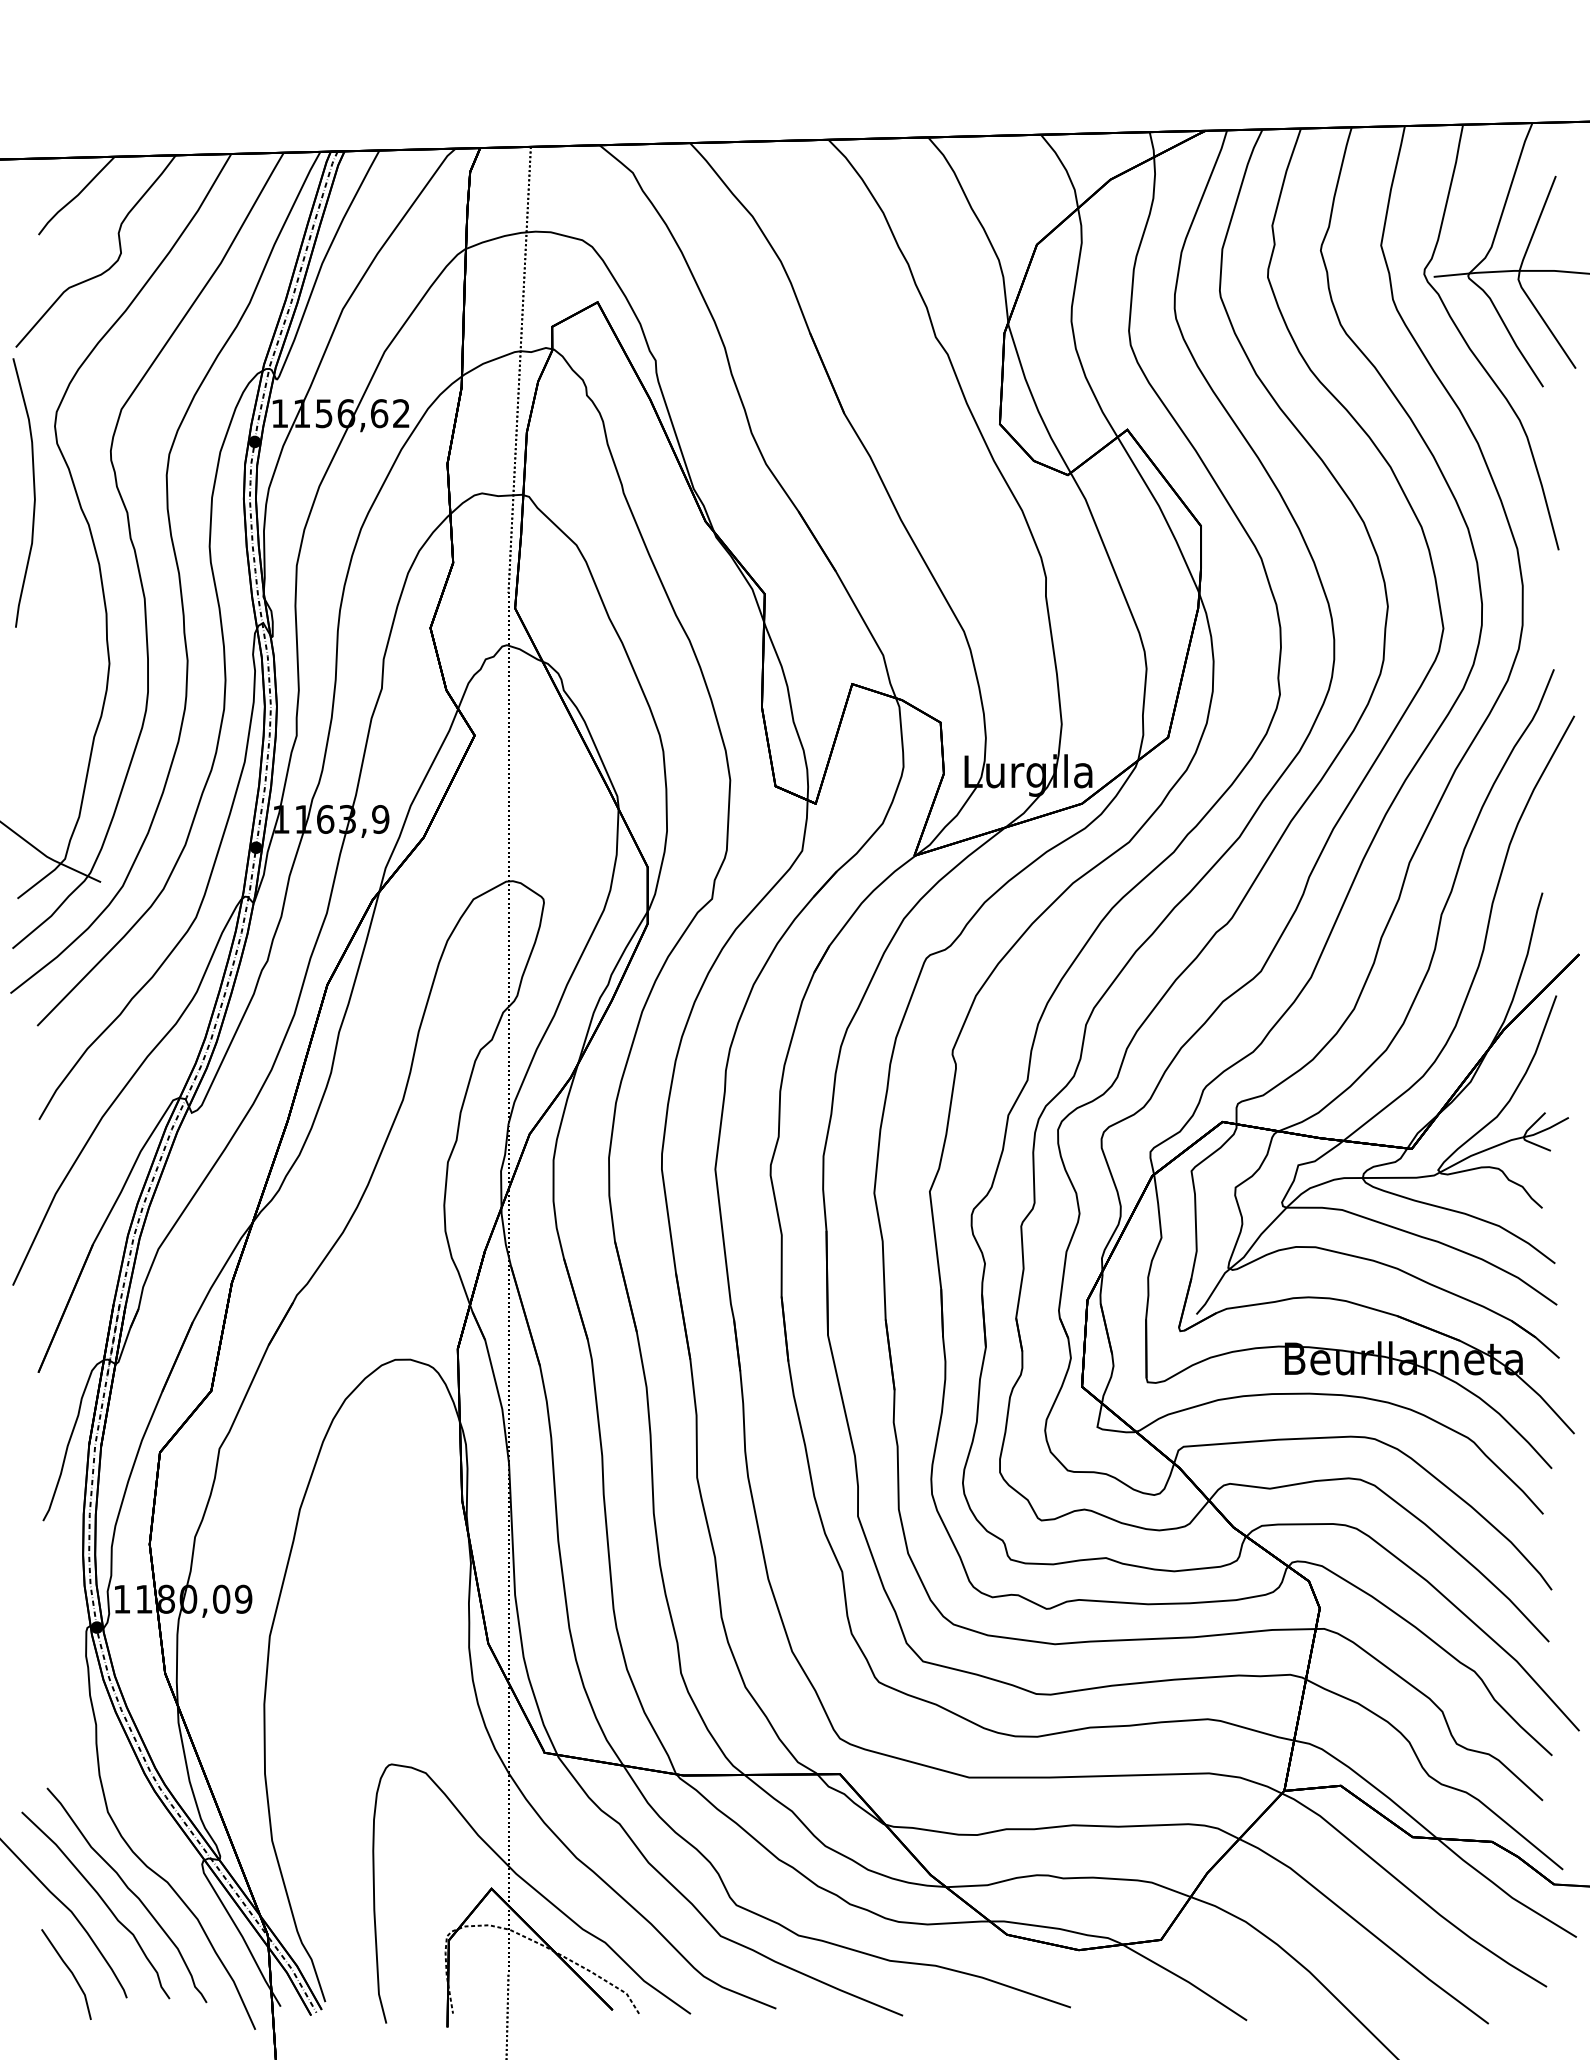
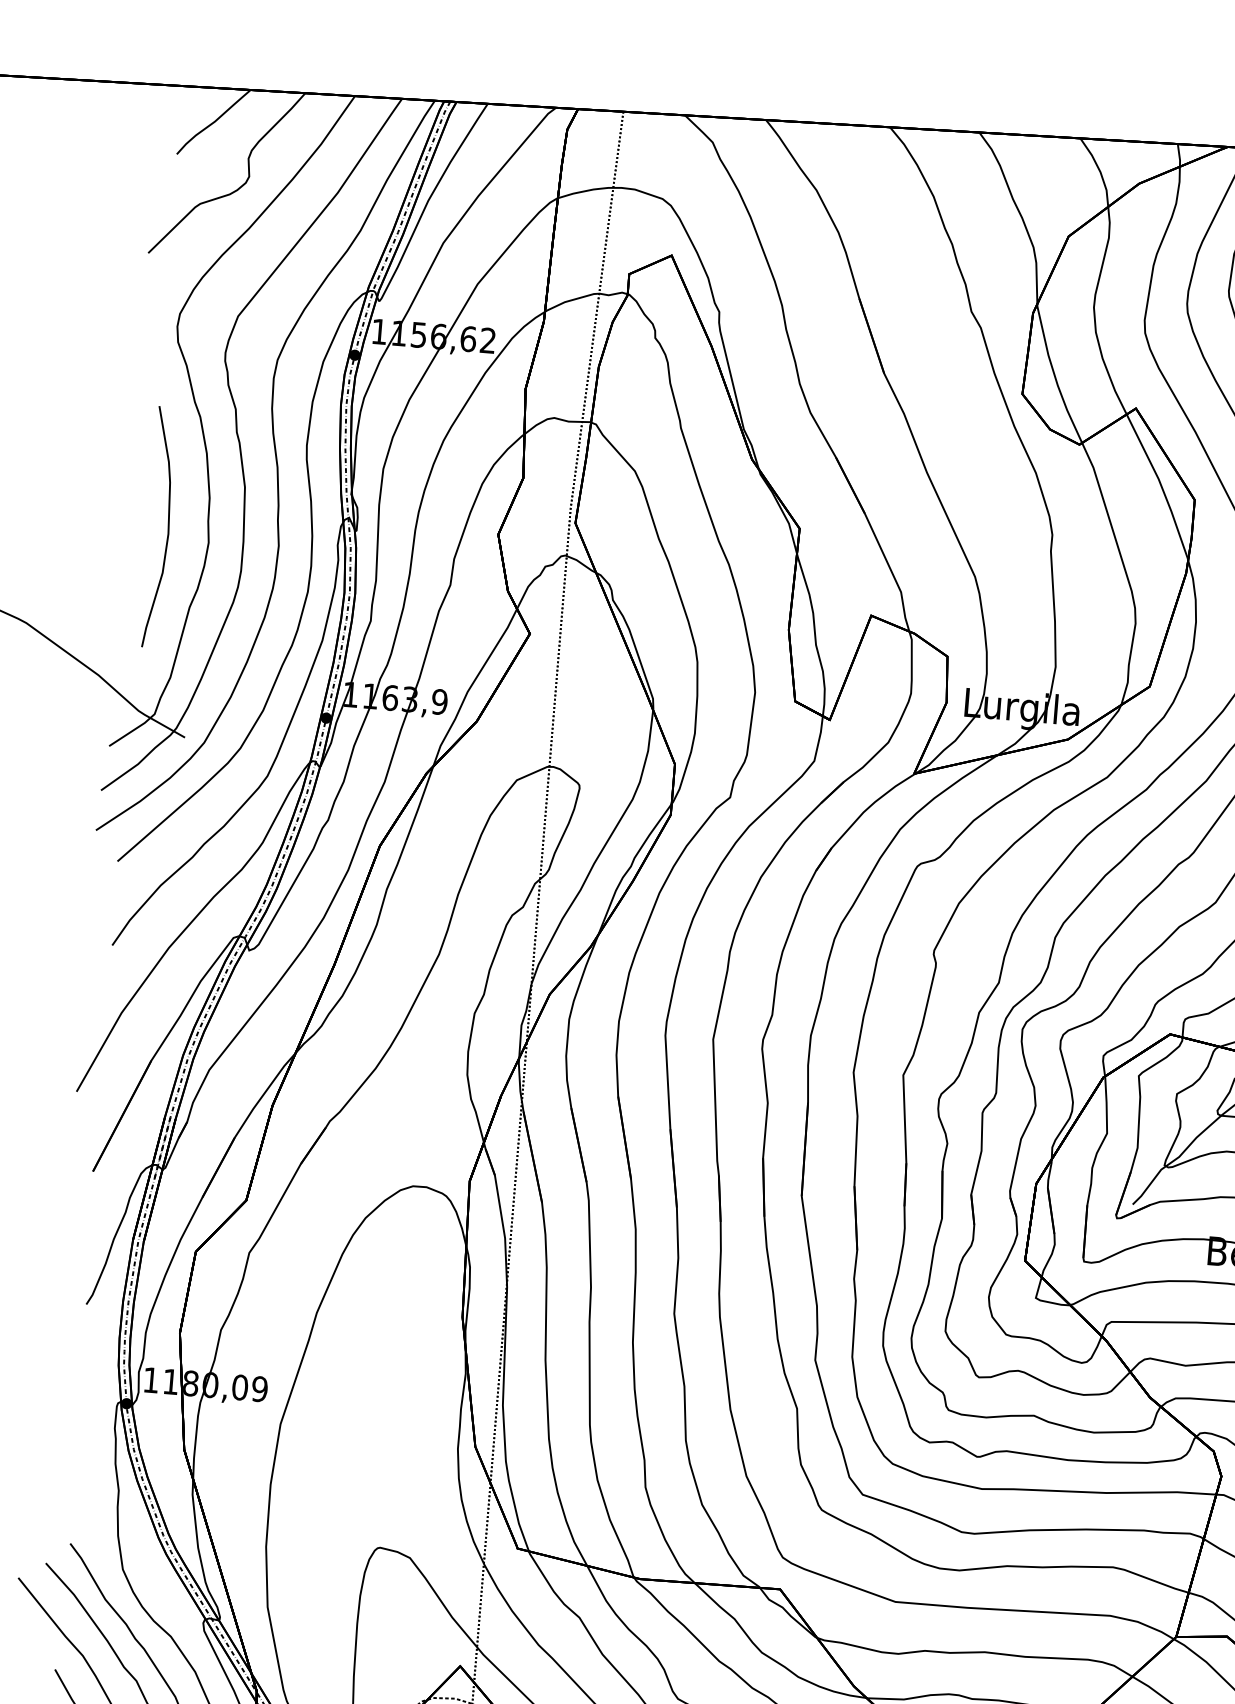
curve: (33, 492) -> (167, 527), moved

